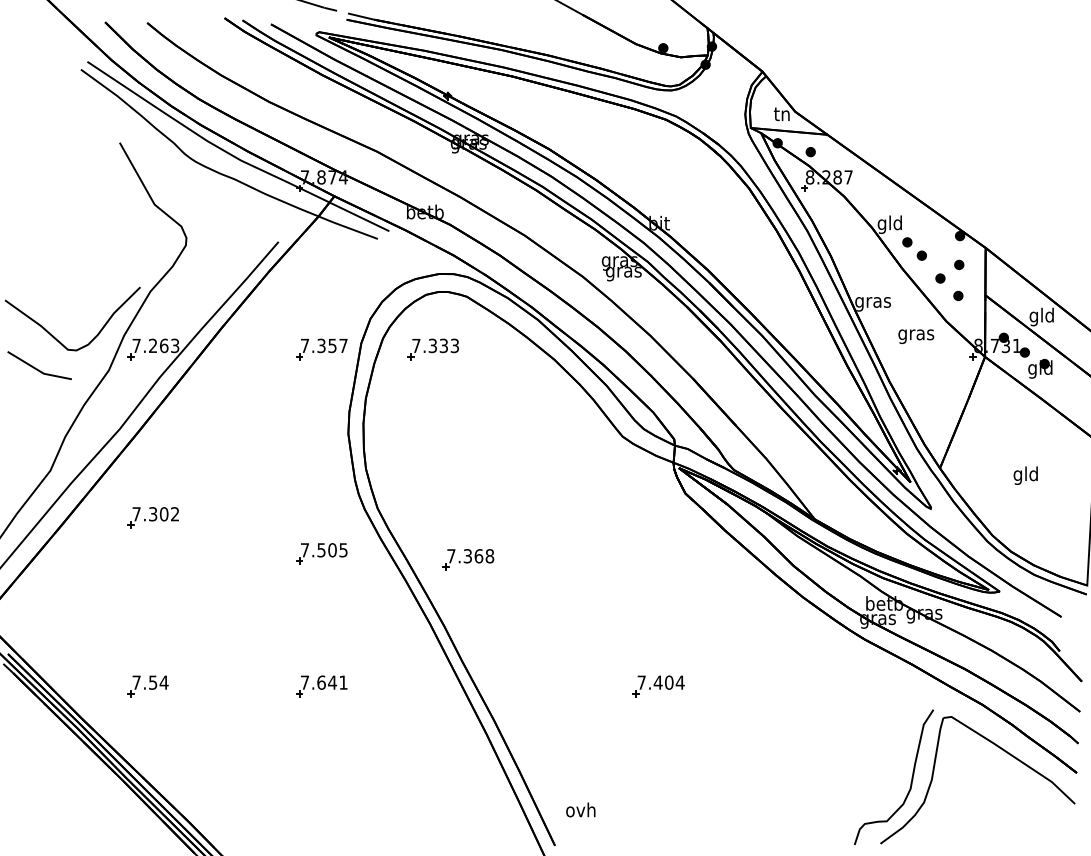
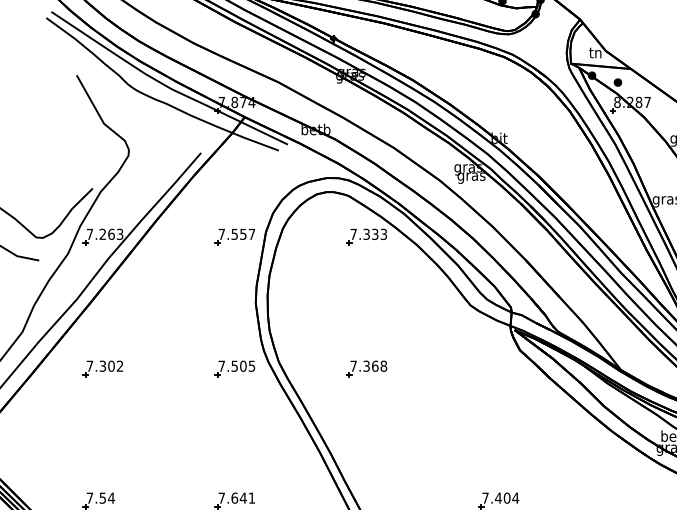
text: (321, 345) -> (234, 234), 7.357 -> 7.557
part: (432, 349) -> (366, 237), moved
part: (321, 553) -> (234, 368), moved
part: (468, 559) -> (367, 368), moved

